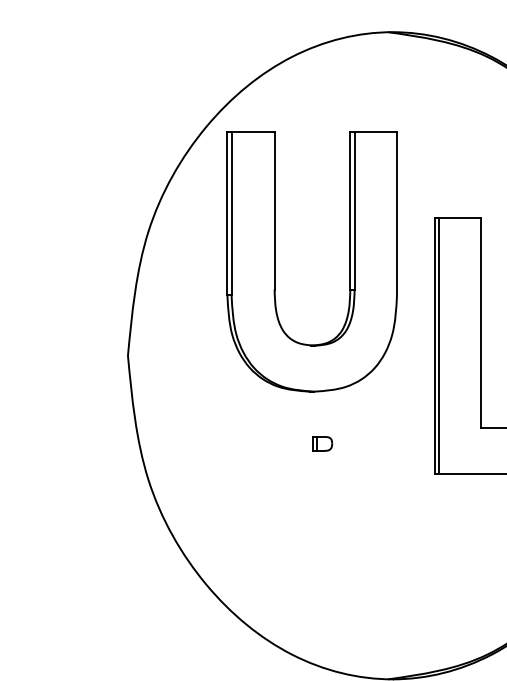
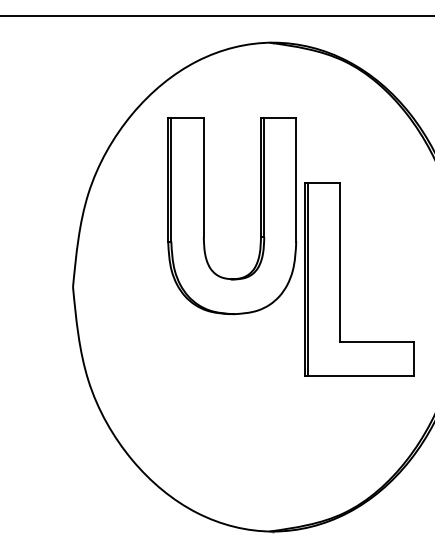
part: (275, 262) -> (204, 216), moved
part: (323, 443) -> (220, 353), removed

